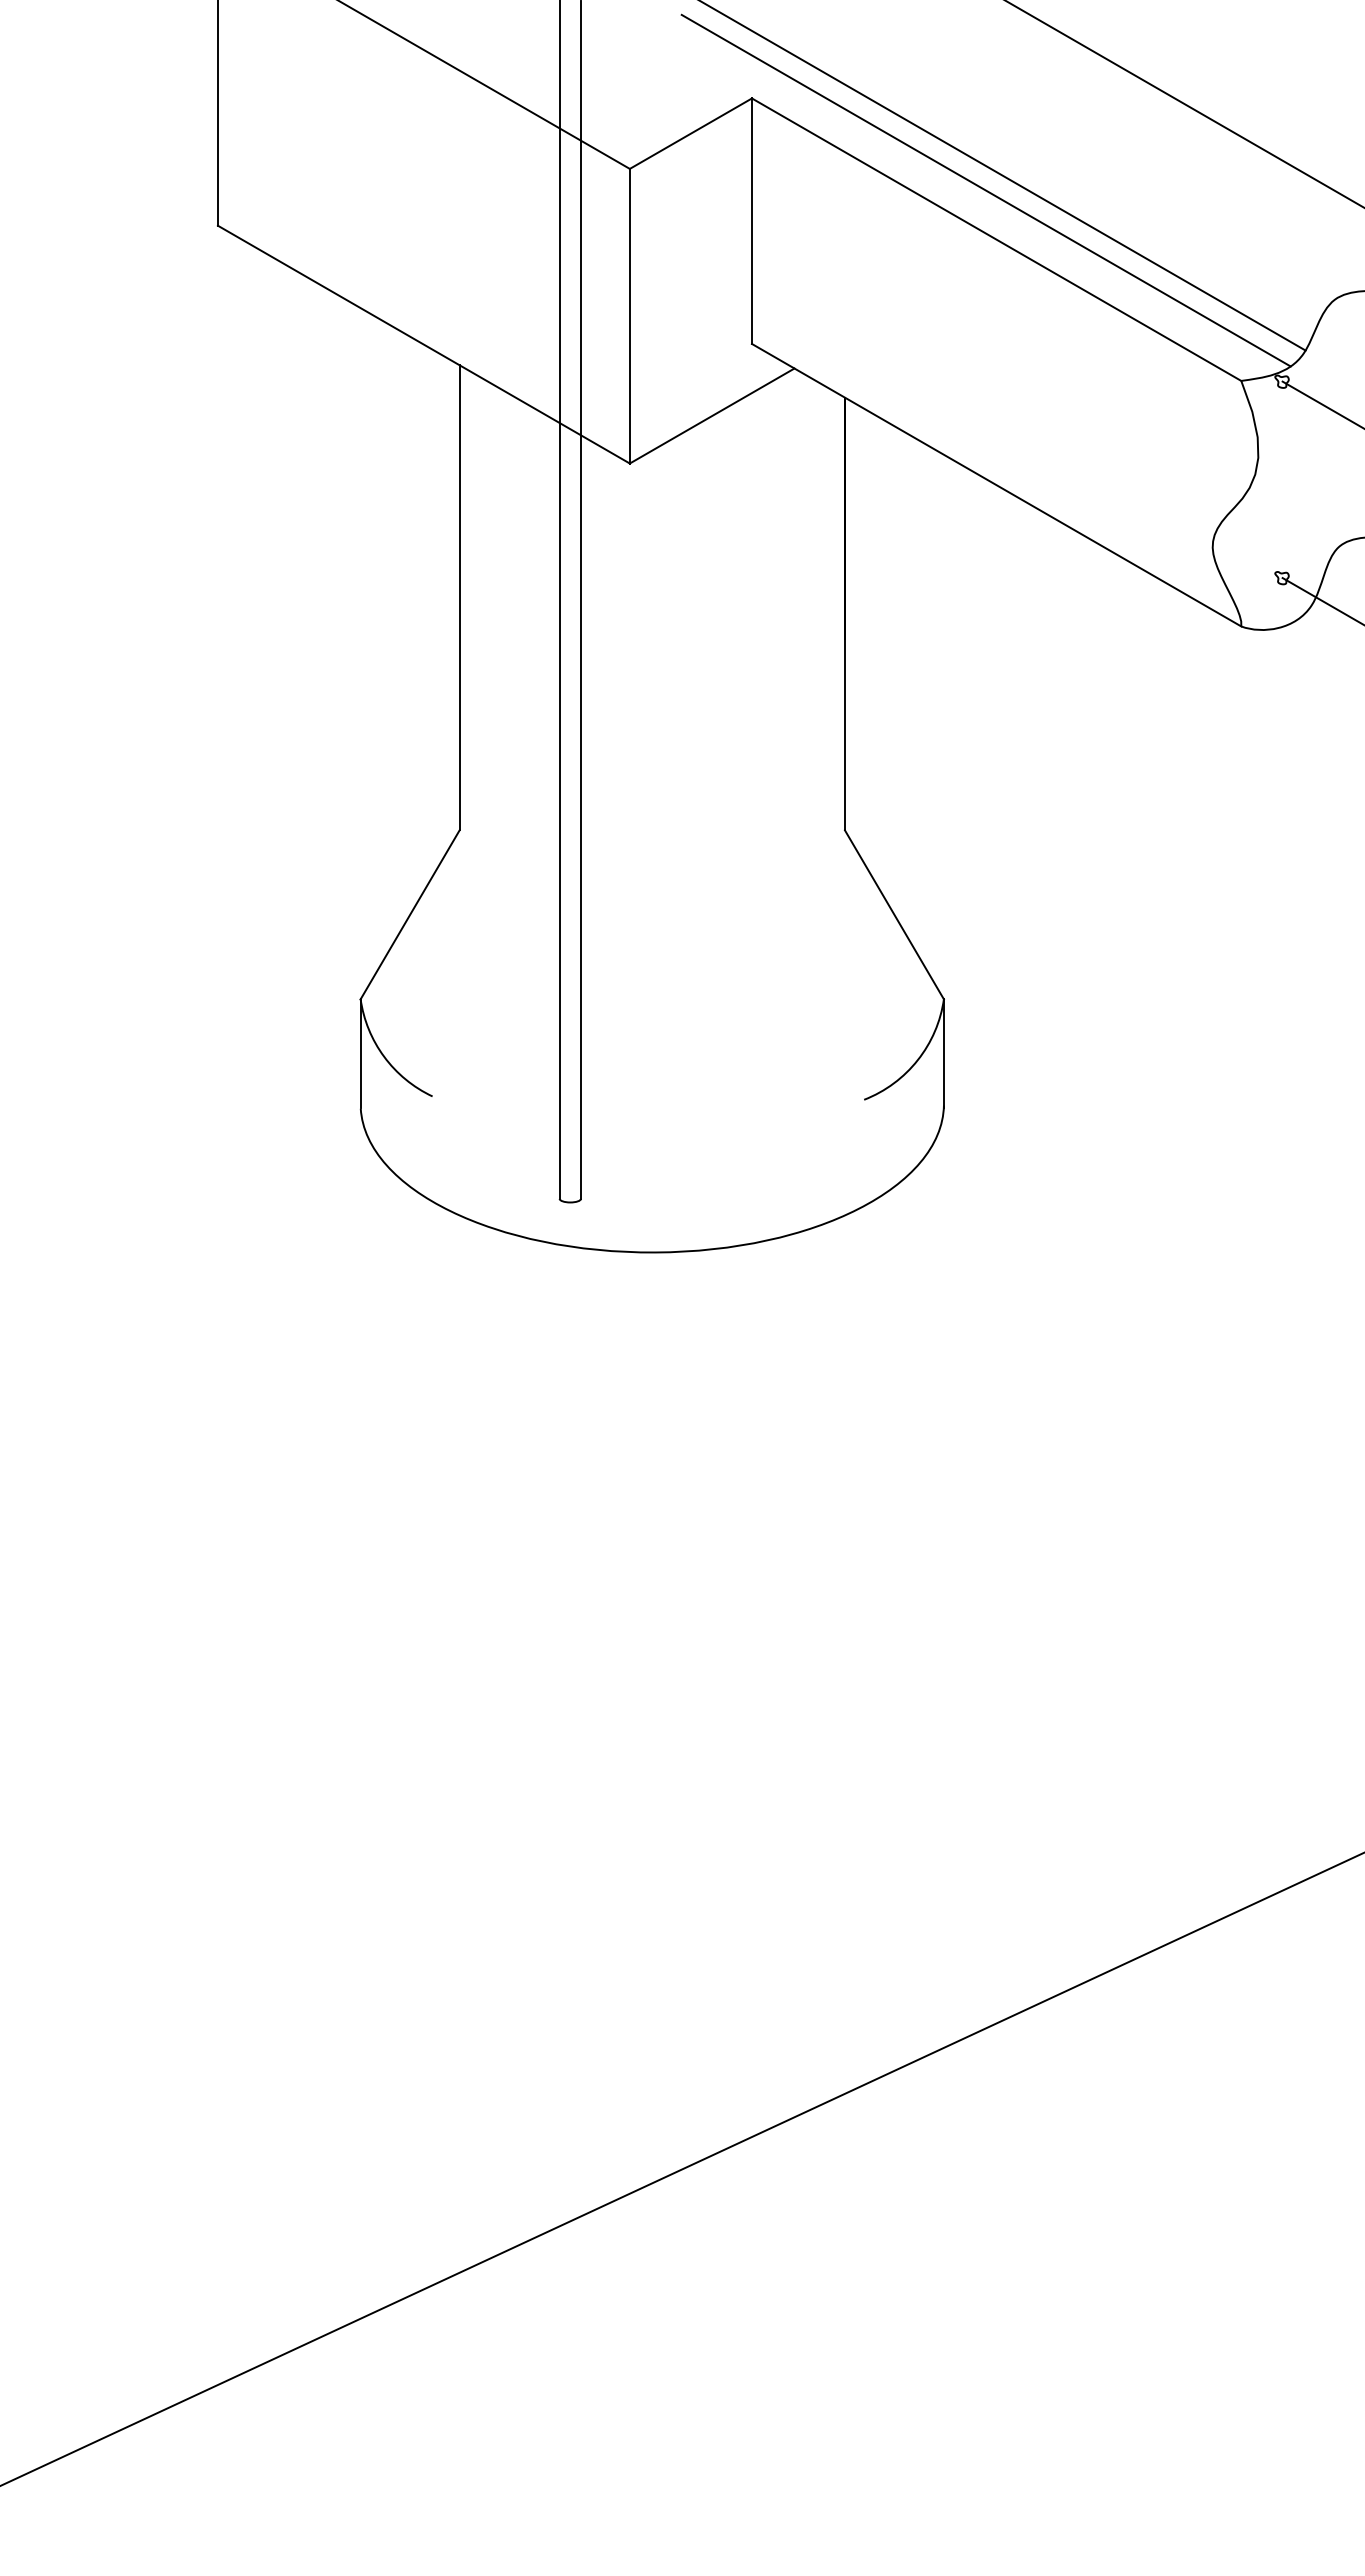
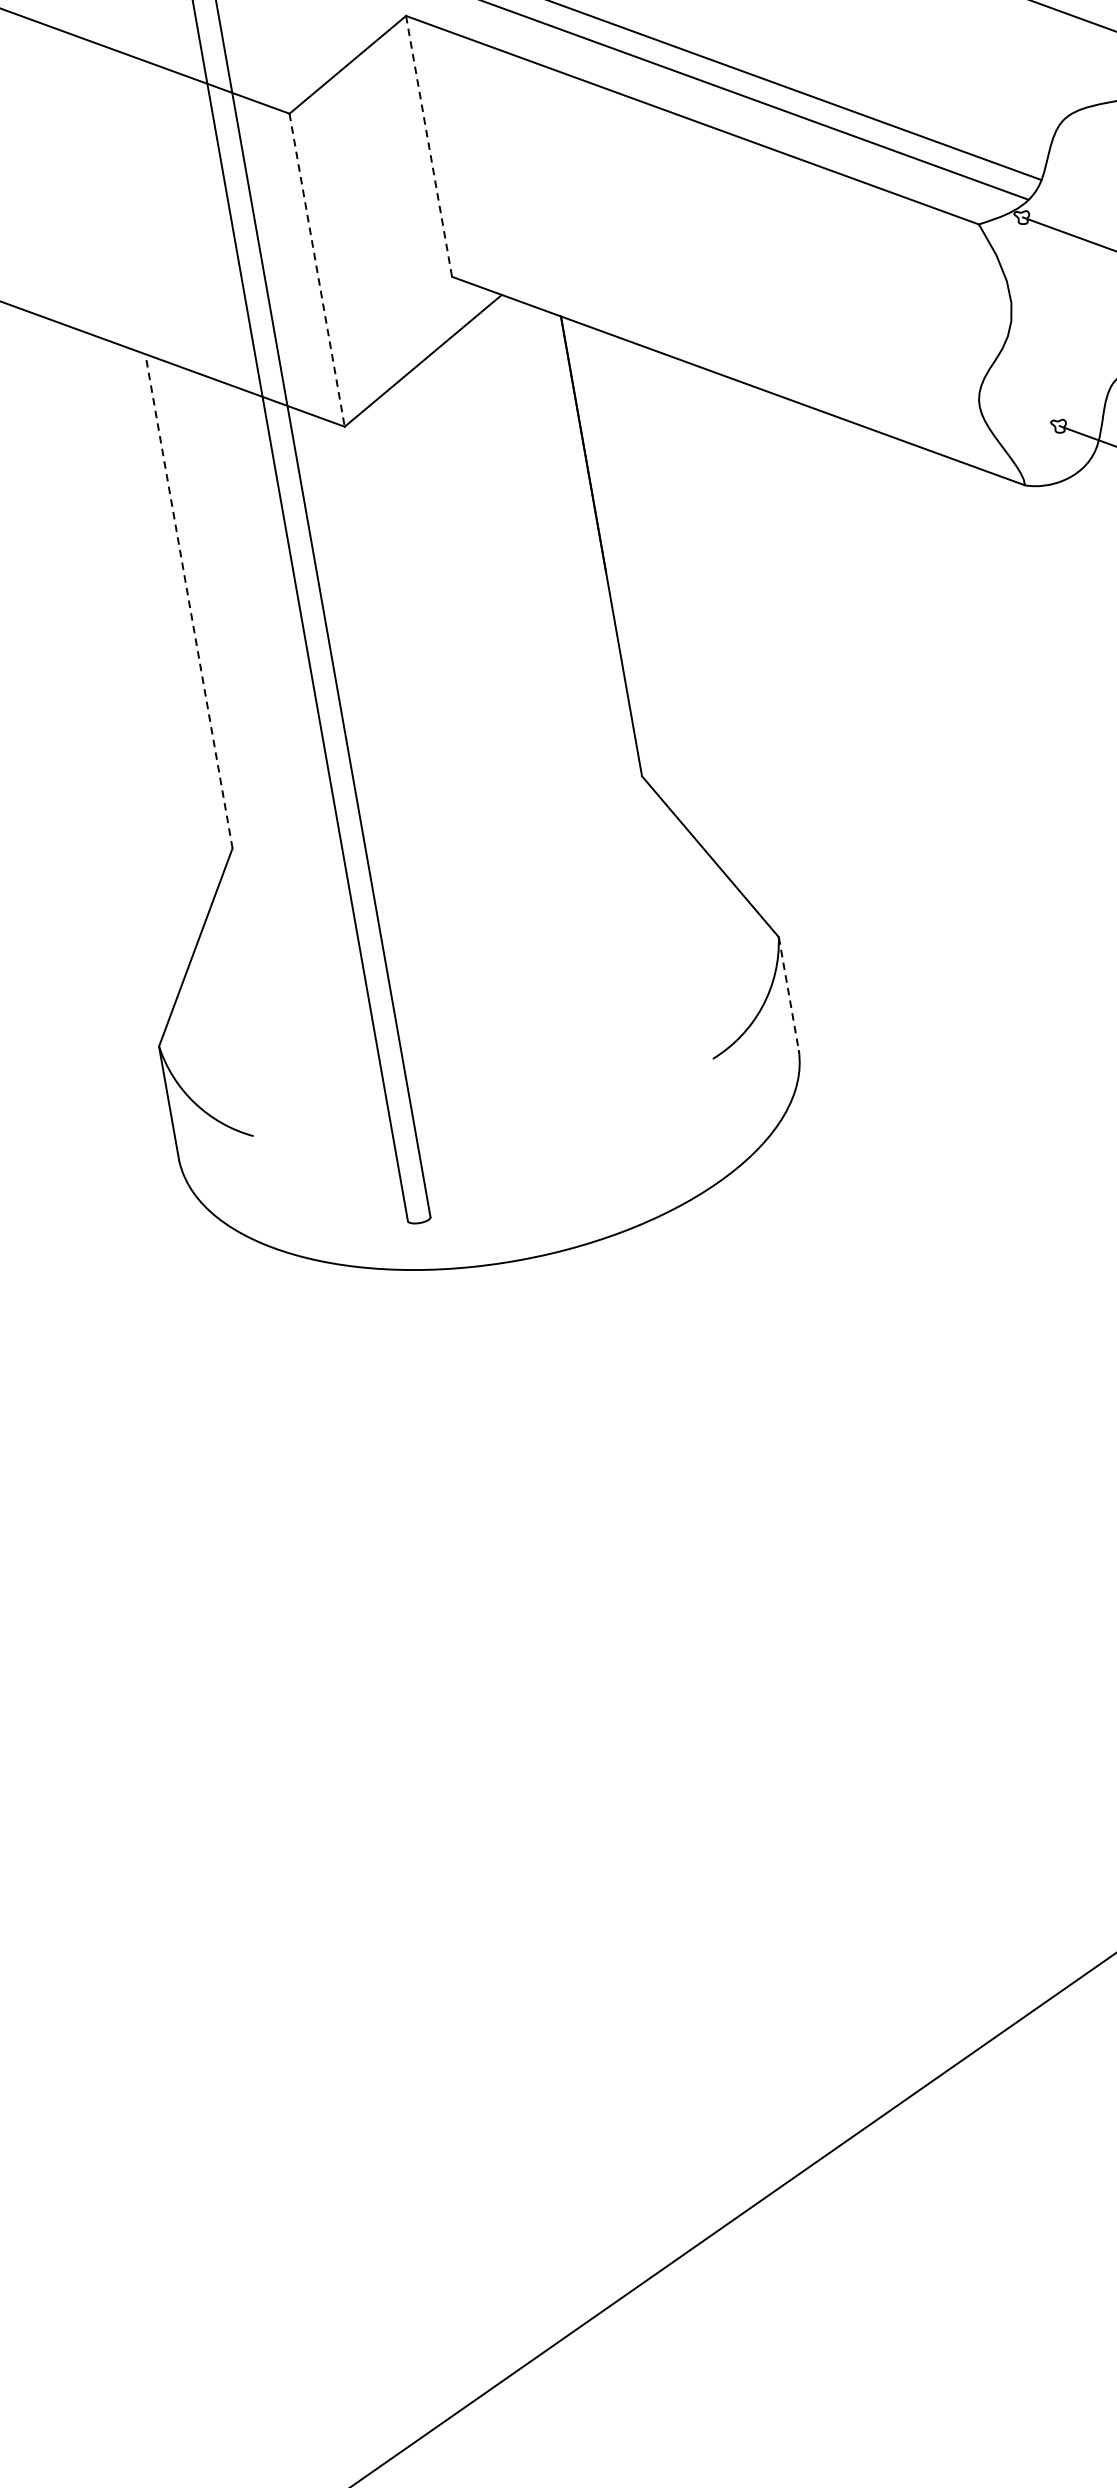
line: (751, 221) -> (428, 146), solid -> dashed
line: (629, 316) -> (316, 270), solid -> dashed
line: (459, 597) -> (188, 601), solid -> dashed
line: (943, 1054) -> (788, 995), solid -> dashed

